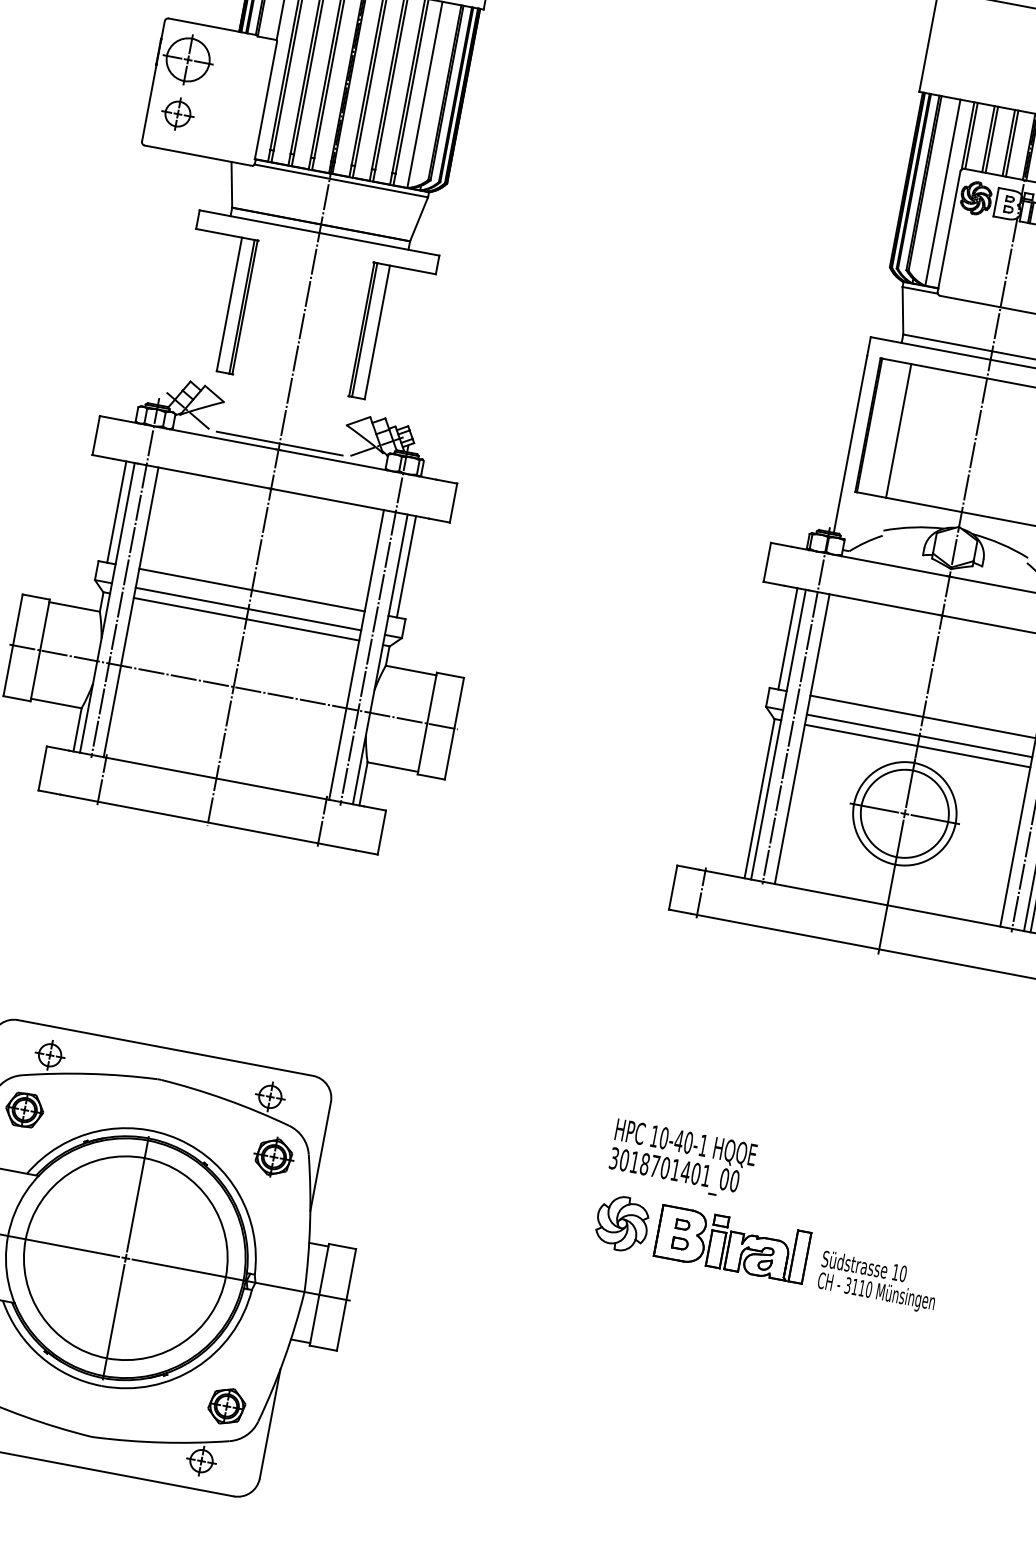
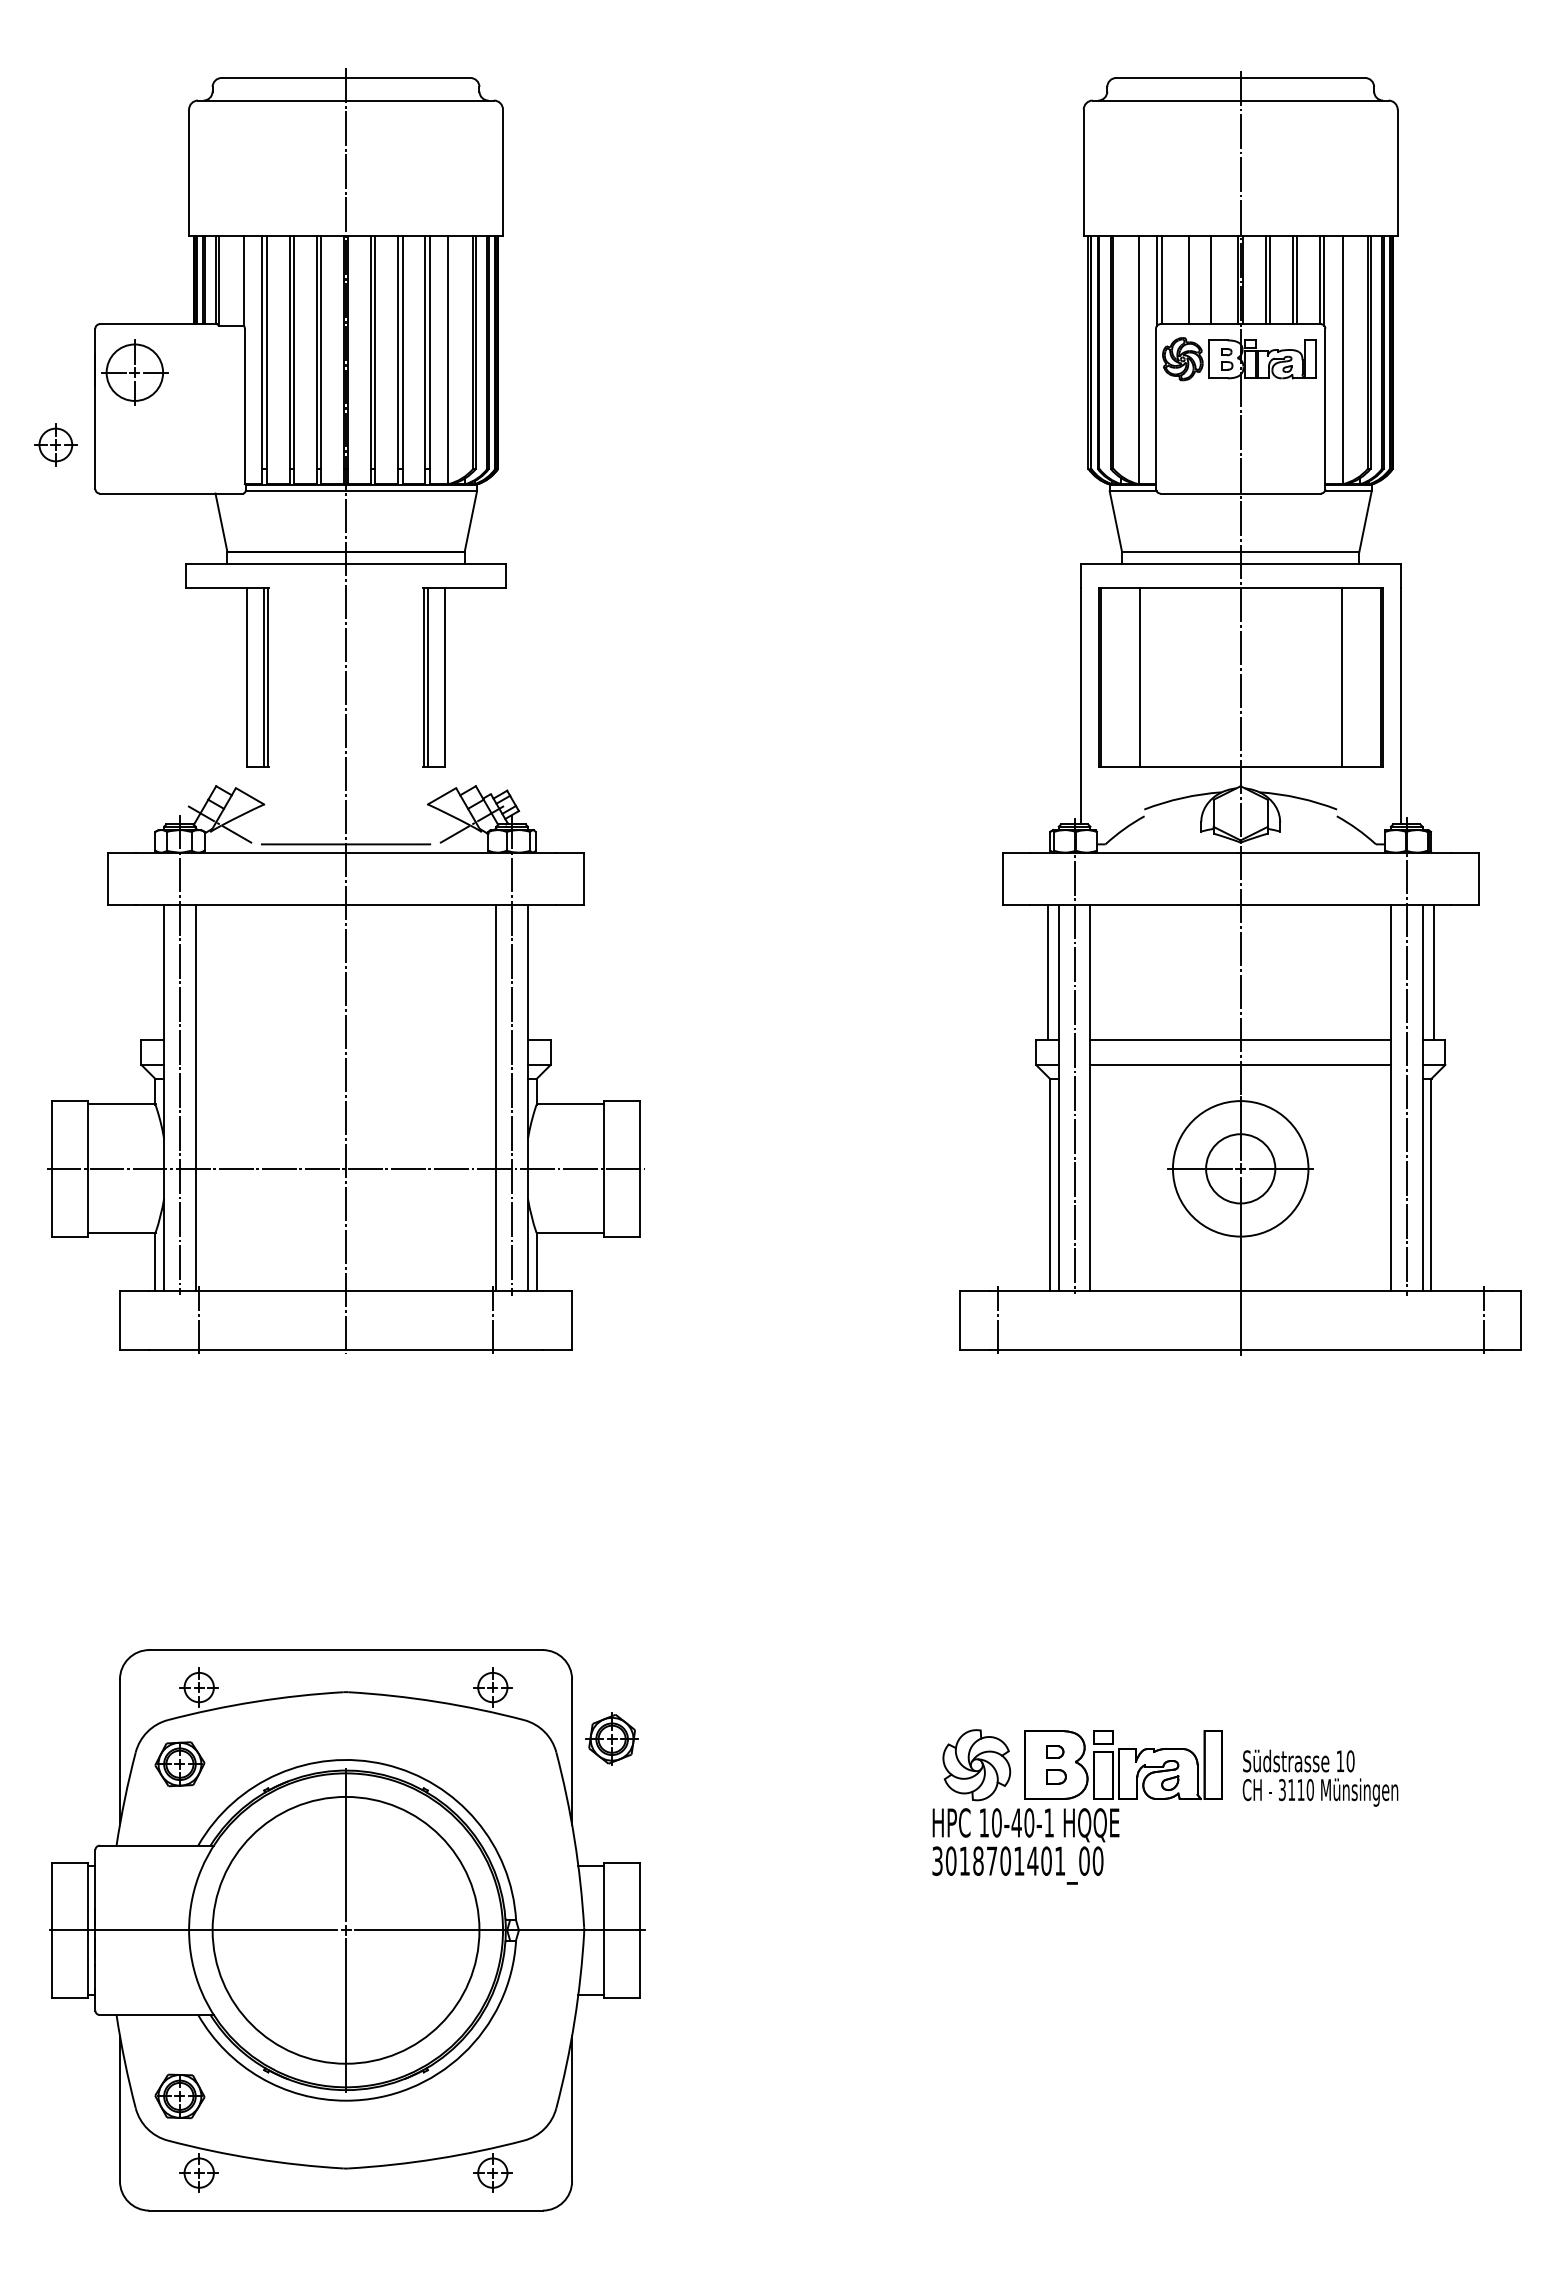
part: (177, 113) -> (55, 444), moved
line: (988, 139) -> (1184, 280), removed
line: (1011, 143) -> (1215, 280), removed
line: (116, 511) -> (152, 971), removed
line: (406, 566) -> (539, 971), removed
line: (251, 589) -> (345, 1039), removed
line: (248, 608) -> (345, 1064), removed
line: (246, 619) -> (345, 1078), removed
line: (917, 746) -> (1240, 1078), removed
circle: (904, 813) -> (1240, 1168), size x0.6
part: (273, 1156) -> (611, 1738), moved
text: (682, 1159) -> (1025, 1846), moved
part: (226, 1406) -> (511, 2096), removed

